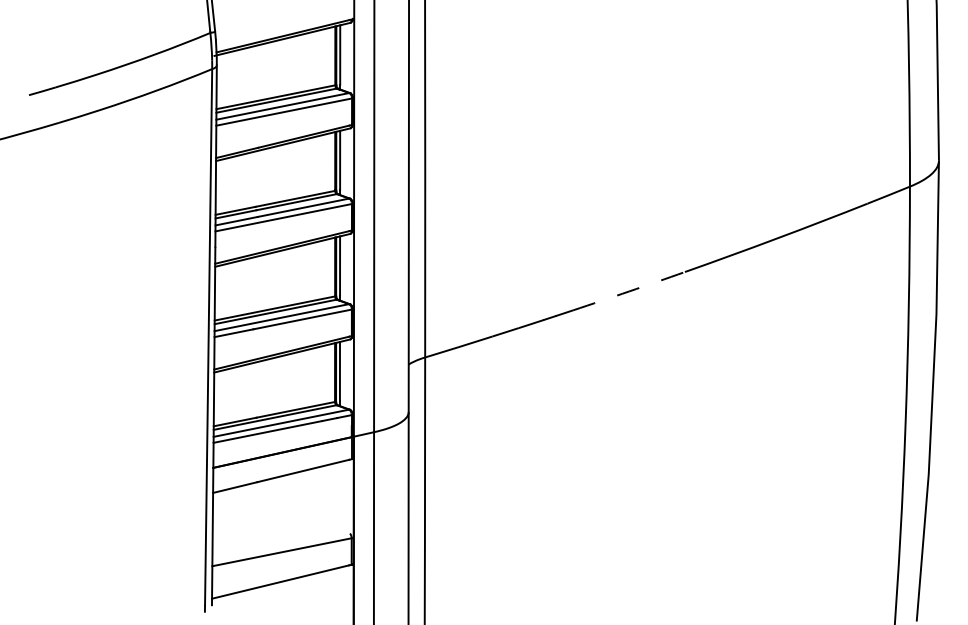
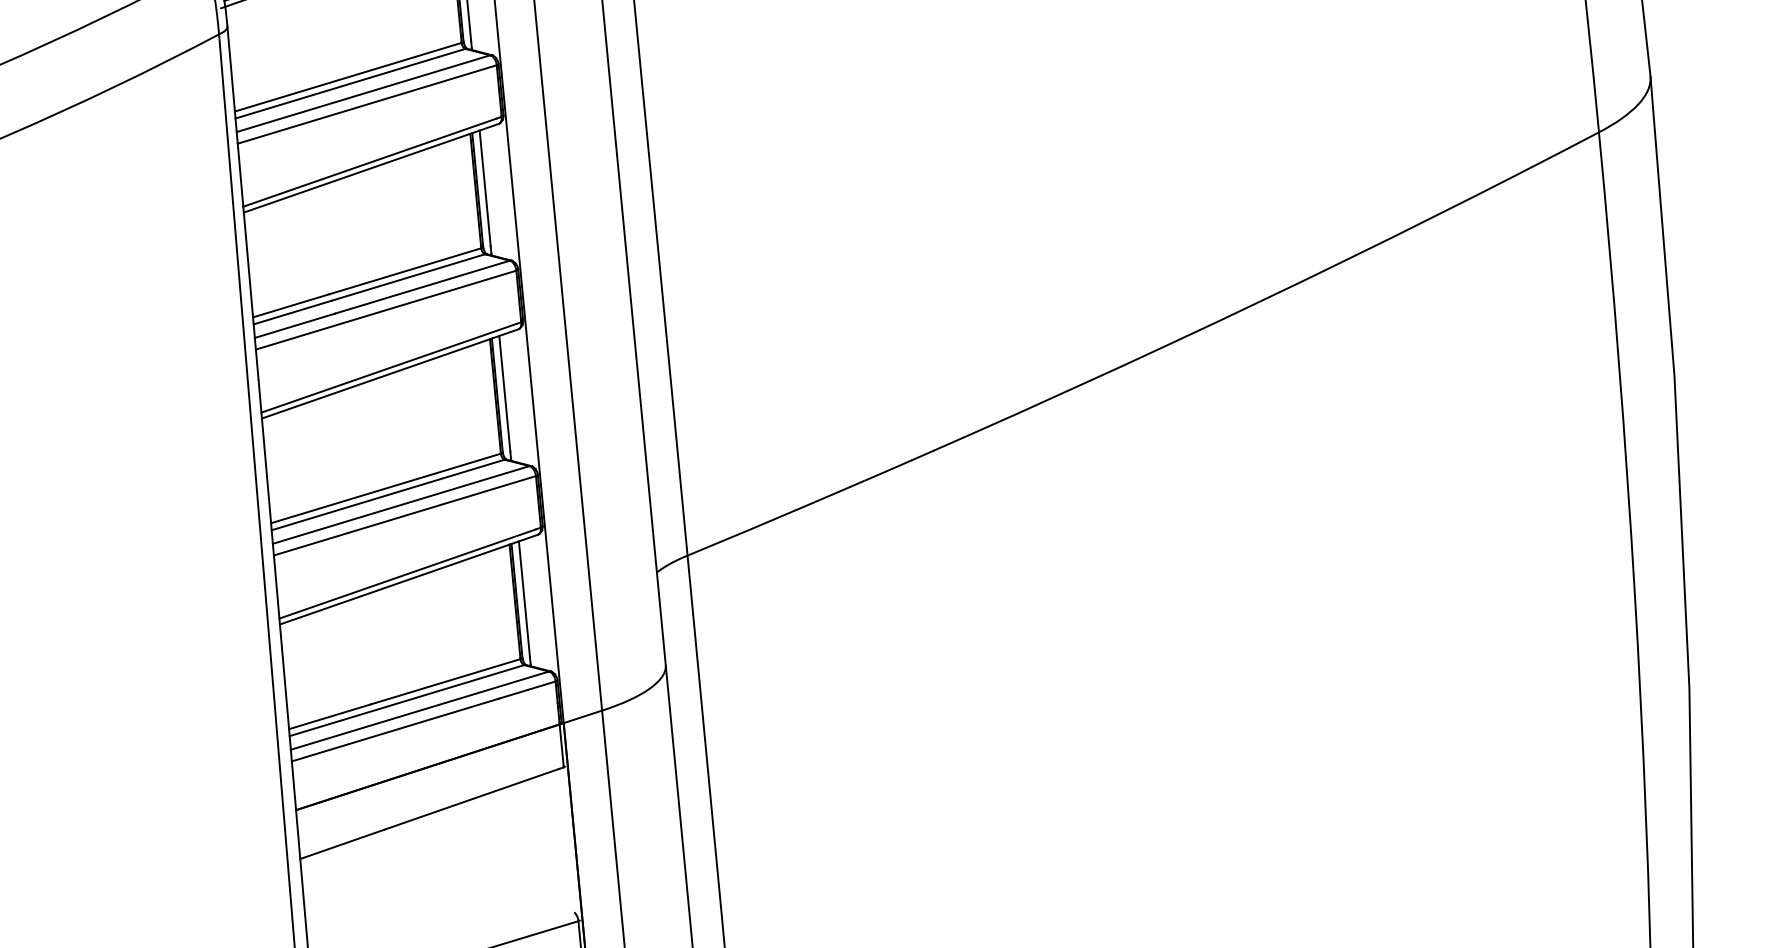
arc: (629, 291) -> (1072, 388), dashed -> solid

